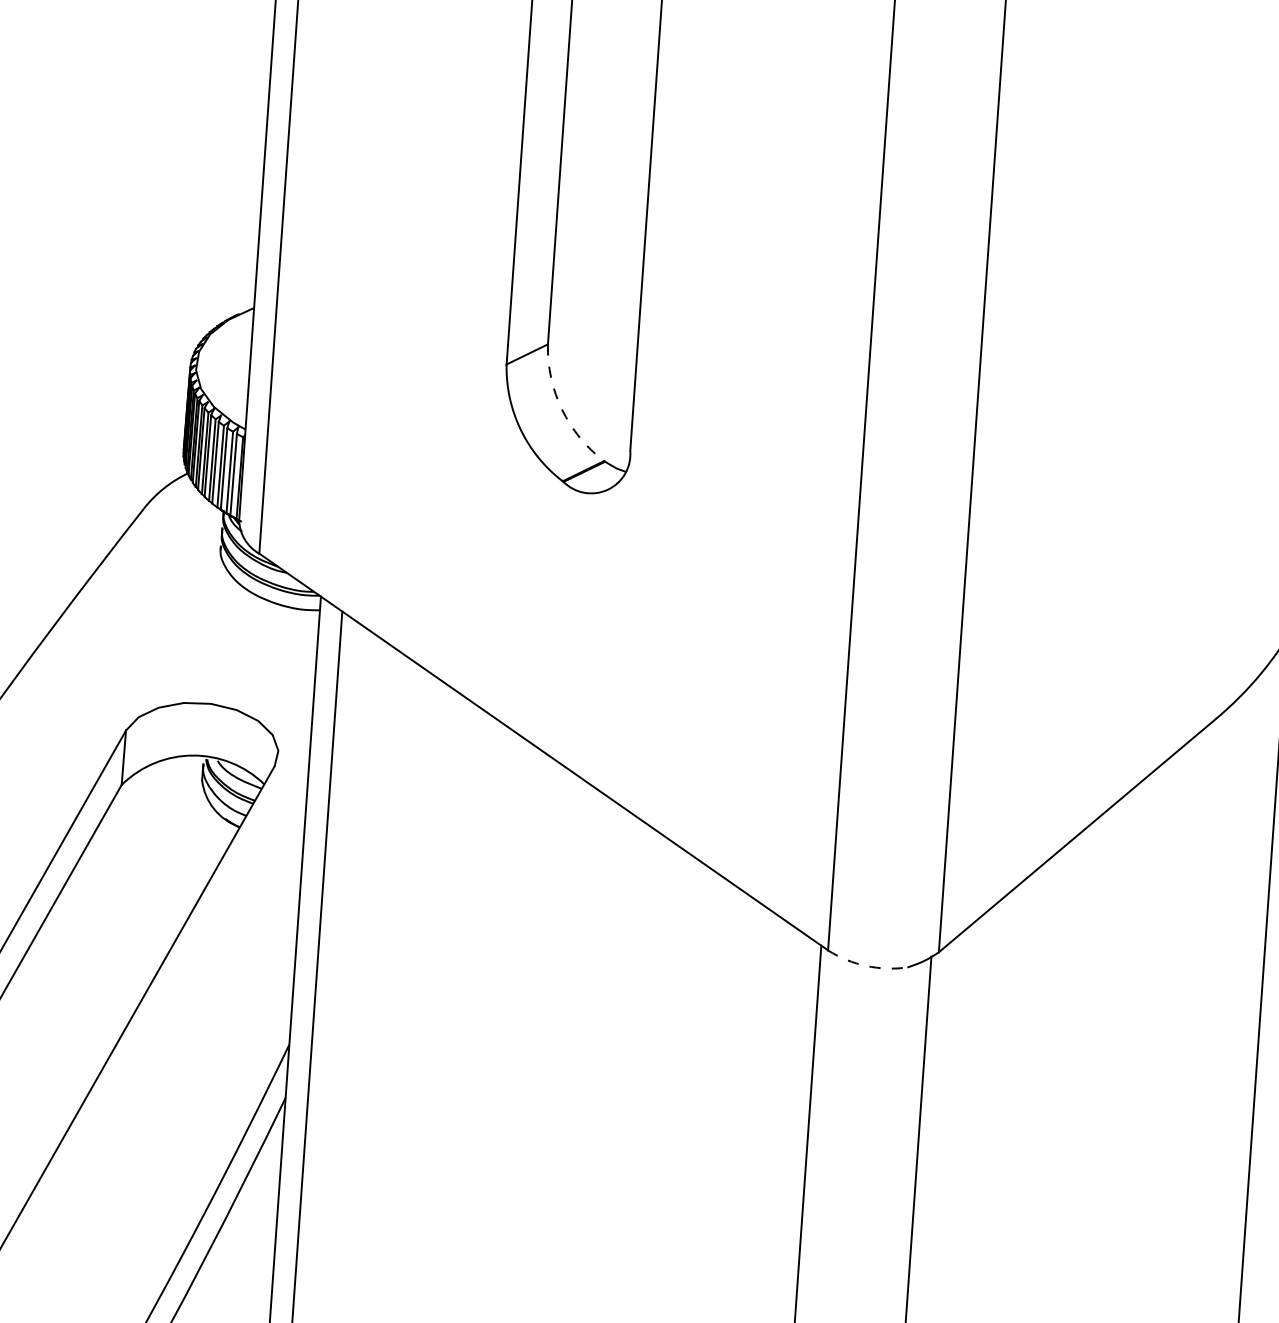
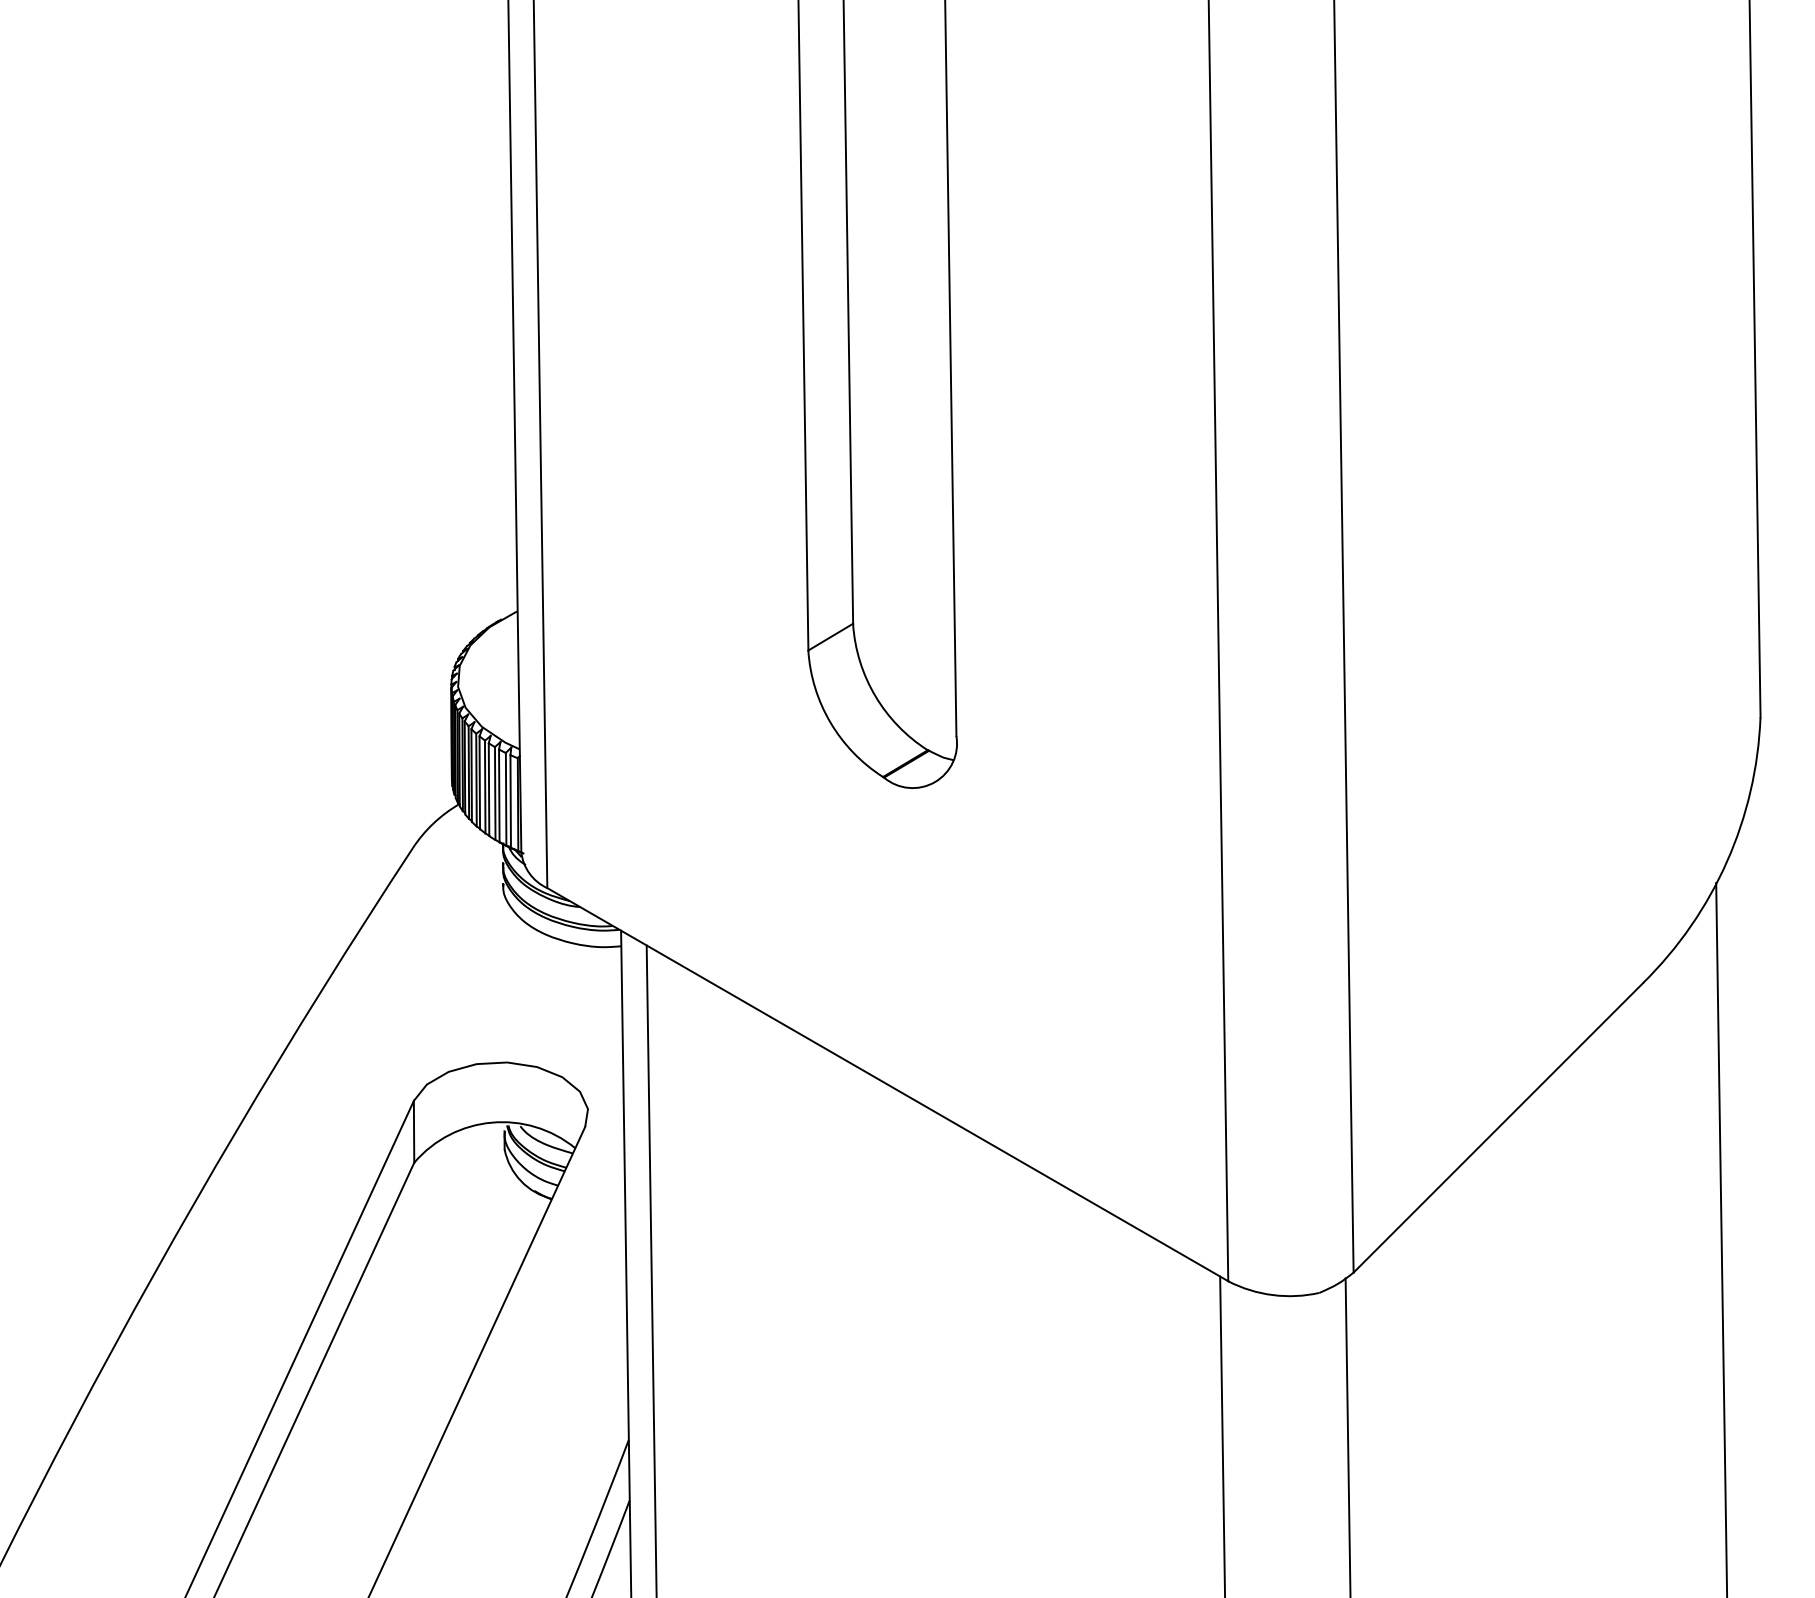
arc: (562, 409) -> (875, 696), dashed -> solid
arc: (865, 966) -> (1272, 1295), dashed -> solid

